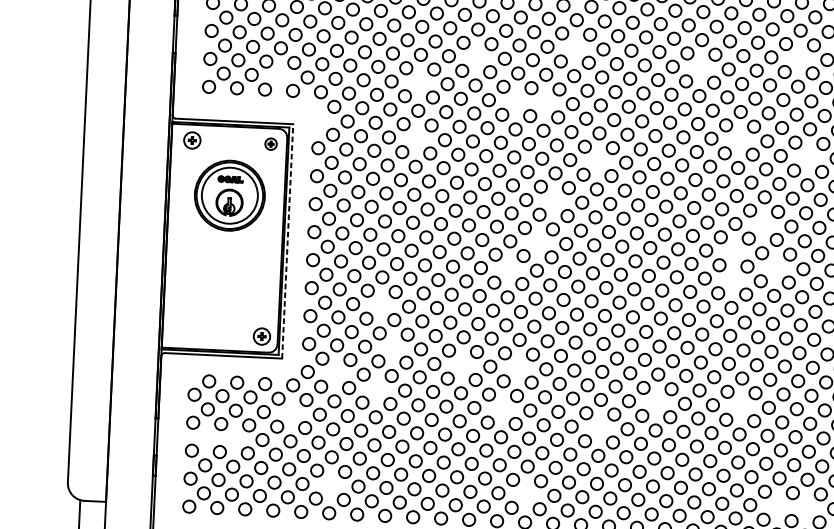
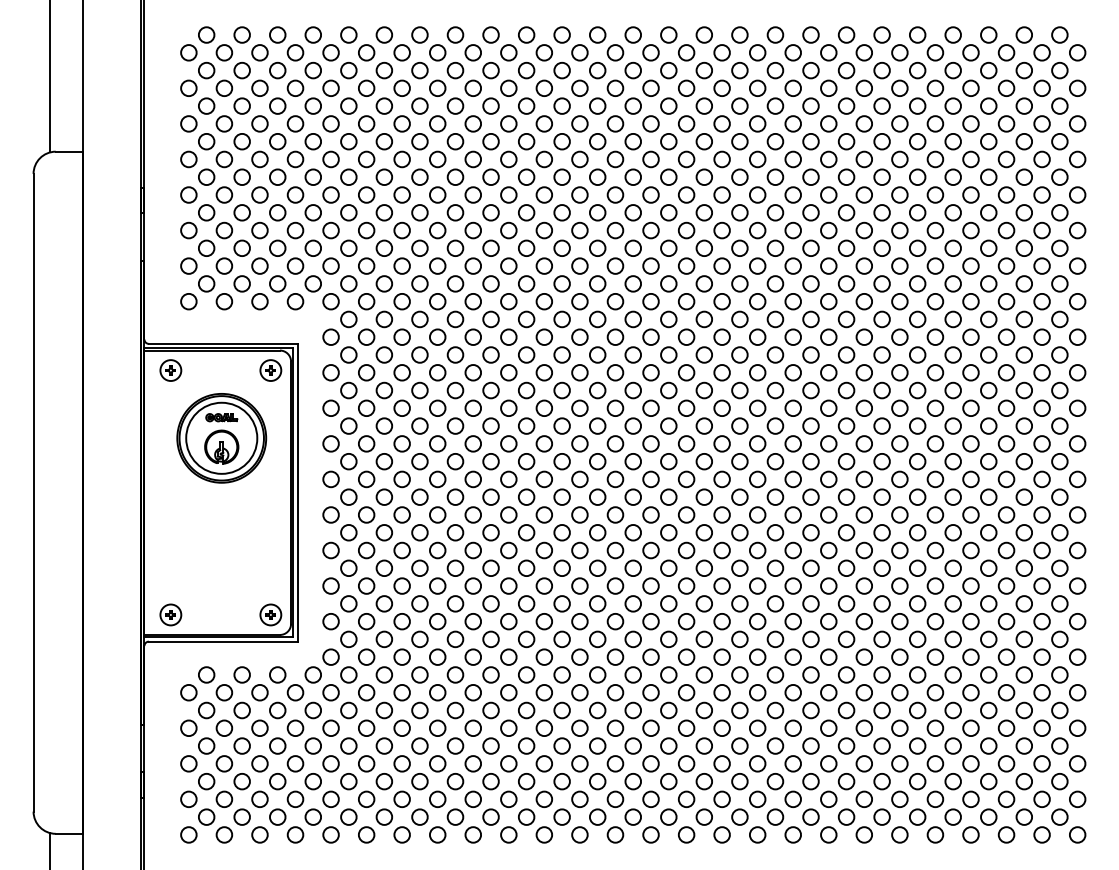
circle: (575, 48) -> (650, 230), added
circle: (476, 56) -> (526, 247), added
circle: (799, 58) -> (935, 230), added
circle: (700, 67) -> (810, 247), added
circle: (279, 75) -> (277, 283), added
circle: (419, 82) -> (455, 283), added
circle: (516, 101) -> (579, 301), added
circle: (544, 102) -> (615, 301), added
circle: (319, 119) -> (330, 336), added
circle: (416, 138) -> (455, 354), added
circle: (738, 139) -> (863, 336), added
part: (270, 144) -> (270, 370), size x1.43
circle: (808, 156) -> (952, 354), added
circle: (598, 161) -> (686, 372), added
circle: (553, 200) -> (632, 425), added
circle: (763, 224) -> (899, 443), added
line: (287, 241) -> (297, 492), dashed -> solid
circle: (538, 242) -> (615, 479), added
circle: (733, 251) -> (863, 479), added
circle: (775, 267) -> (917, 496), added
circle: (508, 268) -> (579, 514), added
circle: (732, 279) -> (863, 514), added
circle: (380, 304) -> (419, 567), added
part: (182, 332) -> (170, 614), added
circle: (392, 347) -> (437, 621), added
circle: (462, 365) -> (526, 639), added
circle: (518, 368) -> (597, 639), added
circle: (335, 372) -> (366, 656), added
circle: (376, 388) -> (419, 674), added
circle: (656, 402) -> (775, 674), added
circle: (740, 406) -> (881, 674), added
circle: (502, 409) -> (579, 692), added
circle: (291, 413) -> (312, 710), added
circle: (598, 427) -> (703, 710), added
circle: (206, 436) -> (206, 745), added
circle: (234, 438) -> (241, 745), added
circle: (330, 484) -> (366, 798), added
circle: (526, 493) -> (615, 798), added
circle: (778, 505) -> (935, 798), added
circle: (805, 507) -> (970, 798), added

